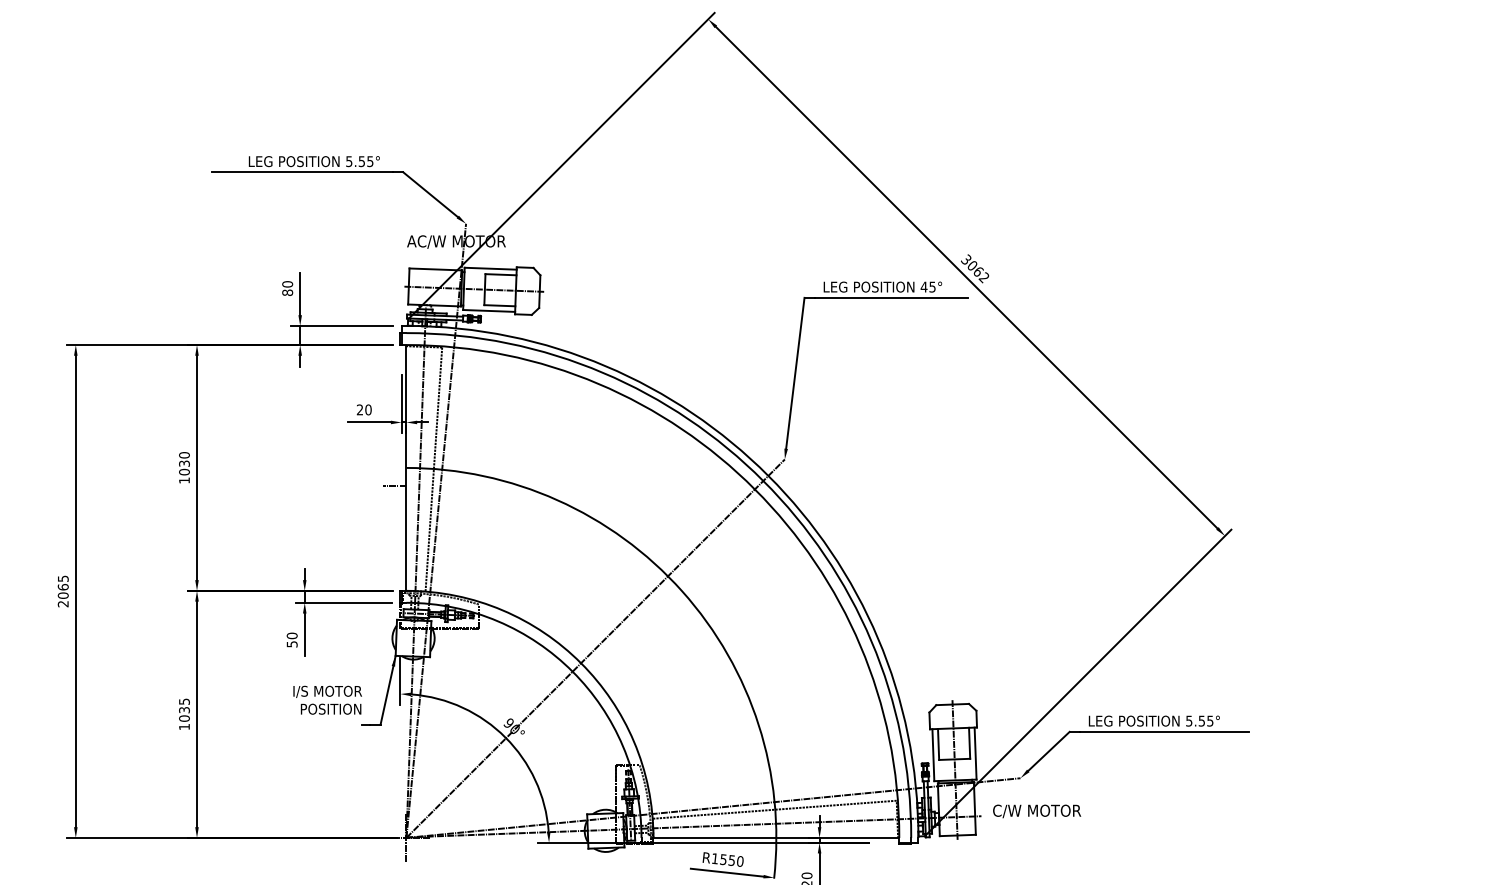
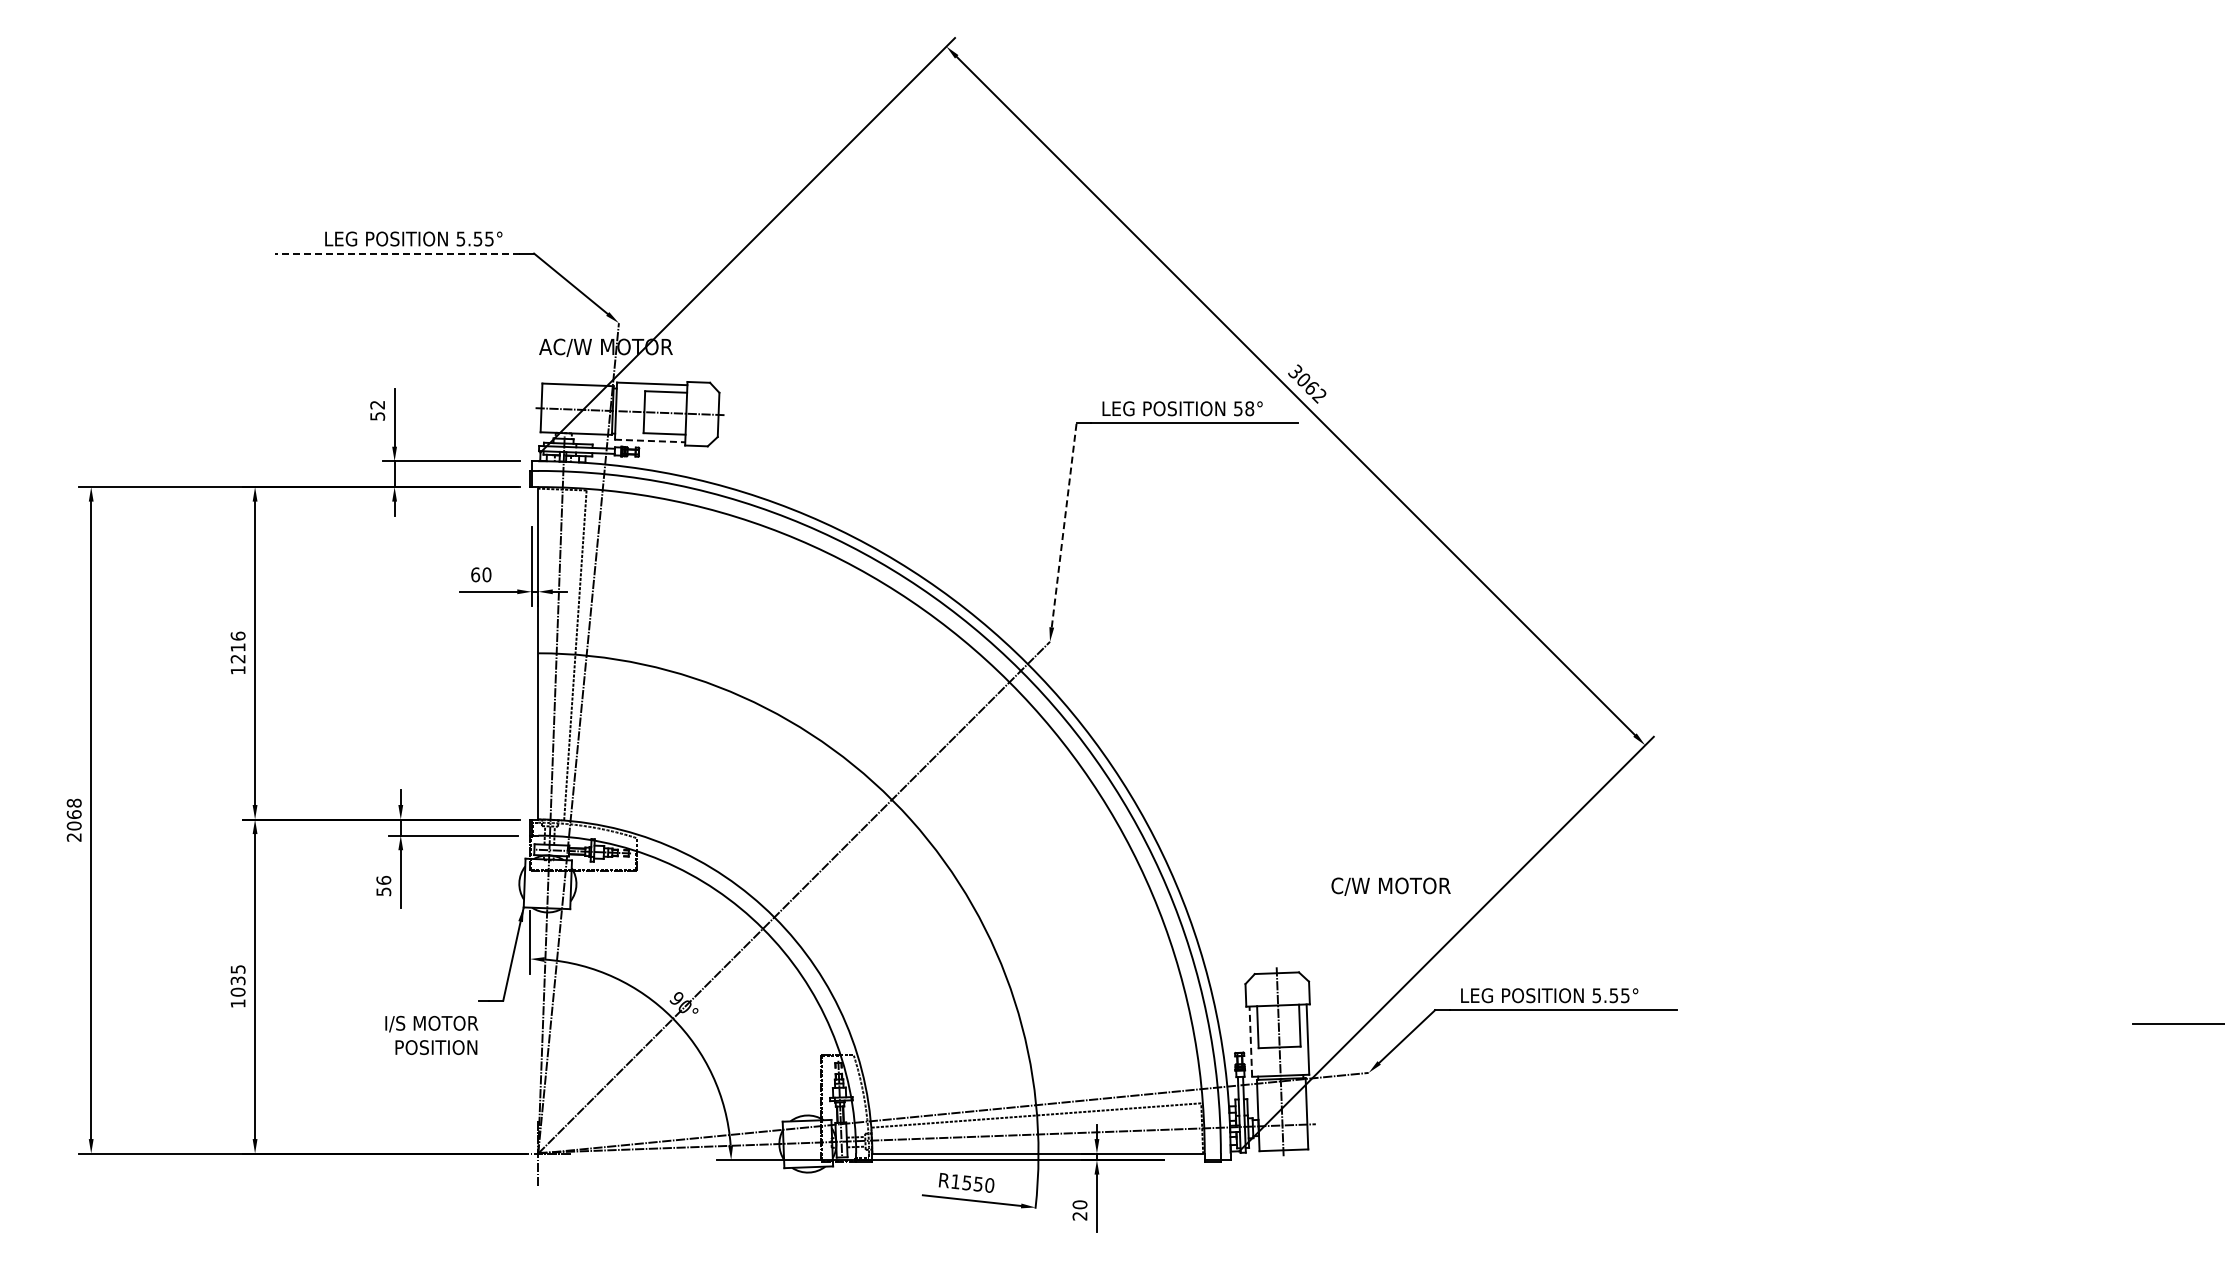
line: (301, 172) -> (396, 253), solid -> dashed
text: (927, 286) -> (1243, 408), 45° -> 58°
text: (287, 288) -> (377, 410), 80 -> 52
line: (489, 311) -> (650, 441), solid -> dashed
line: (795, 373) -> (1064, 525), solid -> dashed
text: (360, 409) -> (475, 574), 20 -> 60
text: (184, 463) -> (237, 647), 1030 -> 1216
line: (394, 486) -> (521, 678), removed
text: (62, 578) -> (73, 802), 2065 -> 2068
text: (291, 635) -> (383, 879), 50 -> 56
text: (327, 699) -> (431, 1034), moved
line: (933, 755) -> (1250, 1041), solid -> dashed
text: (1036, 811) -> (1390, 886), moved

